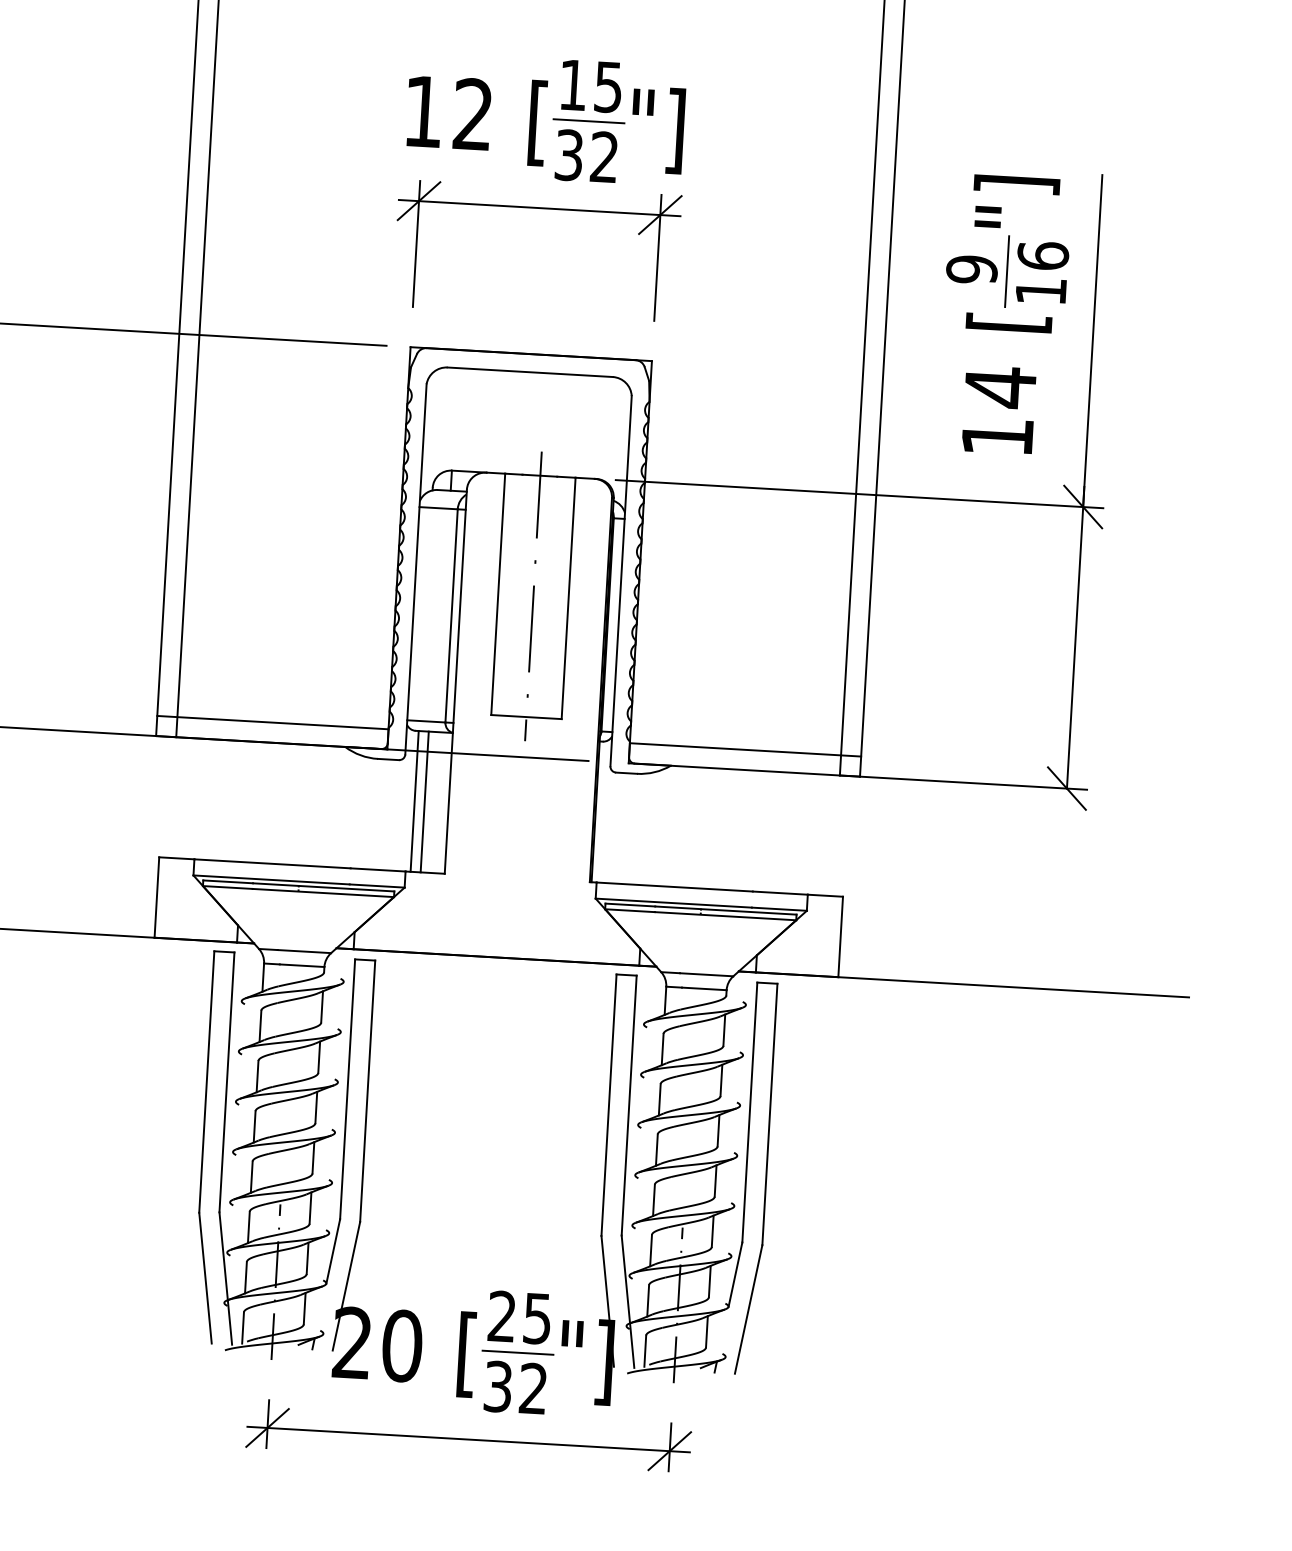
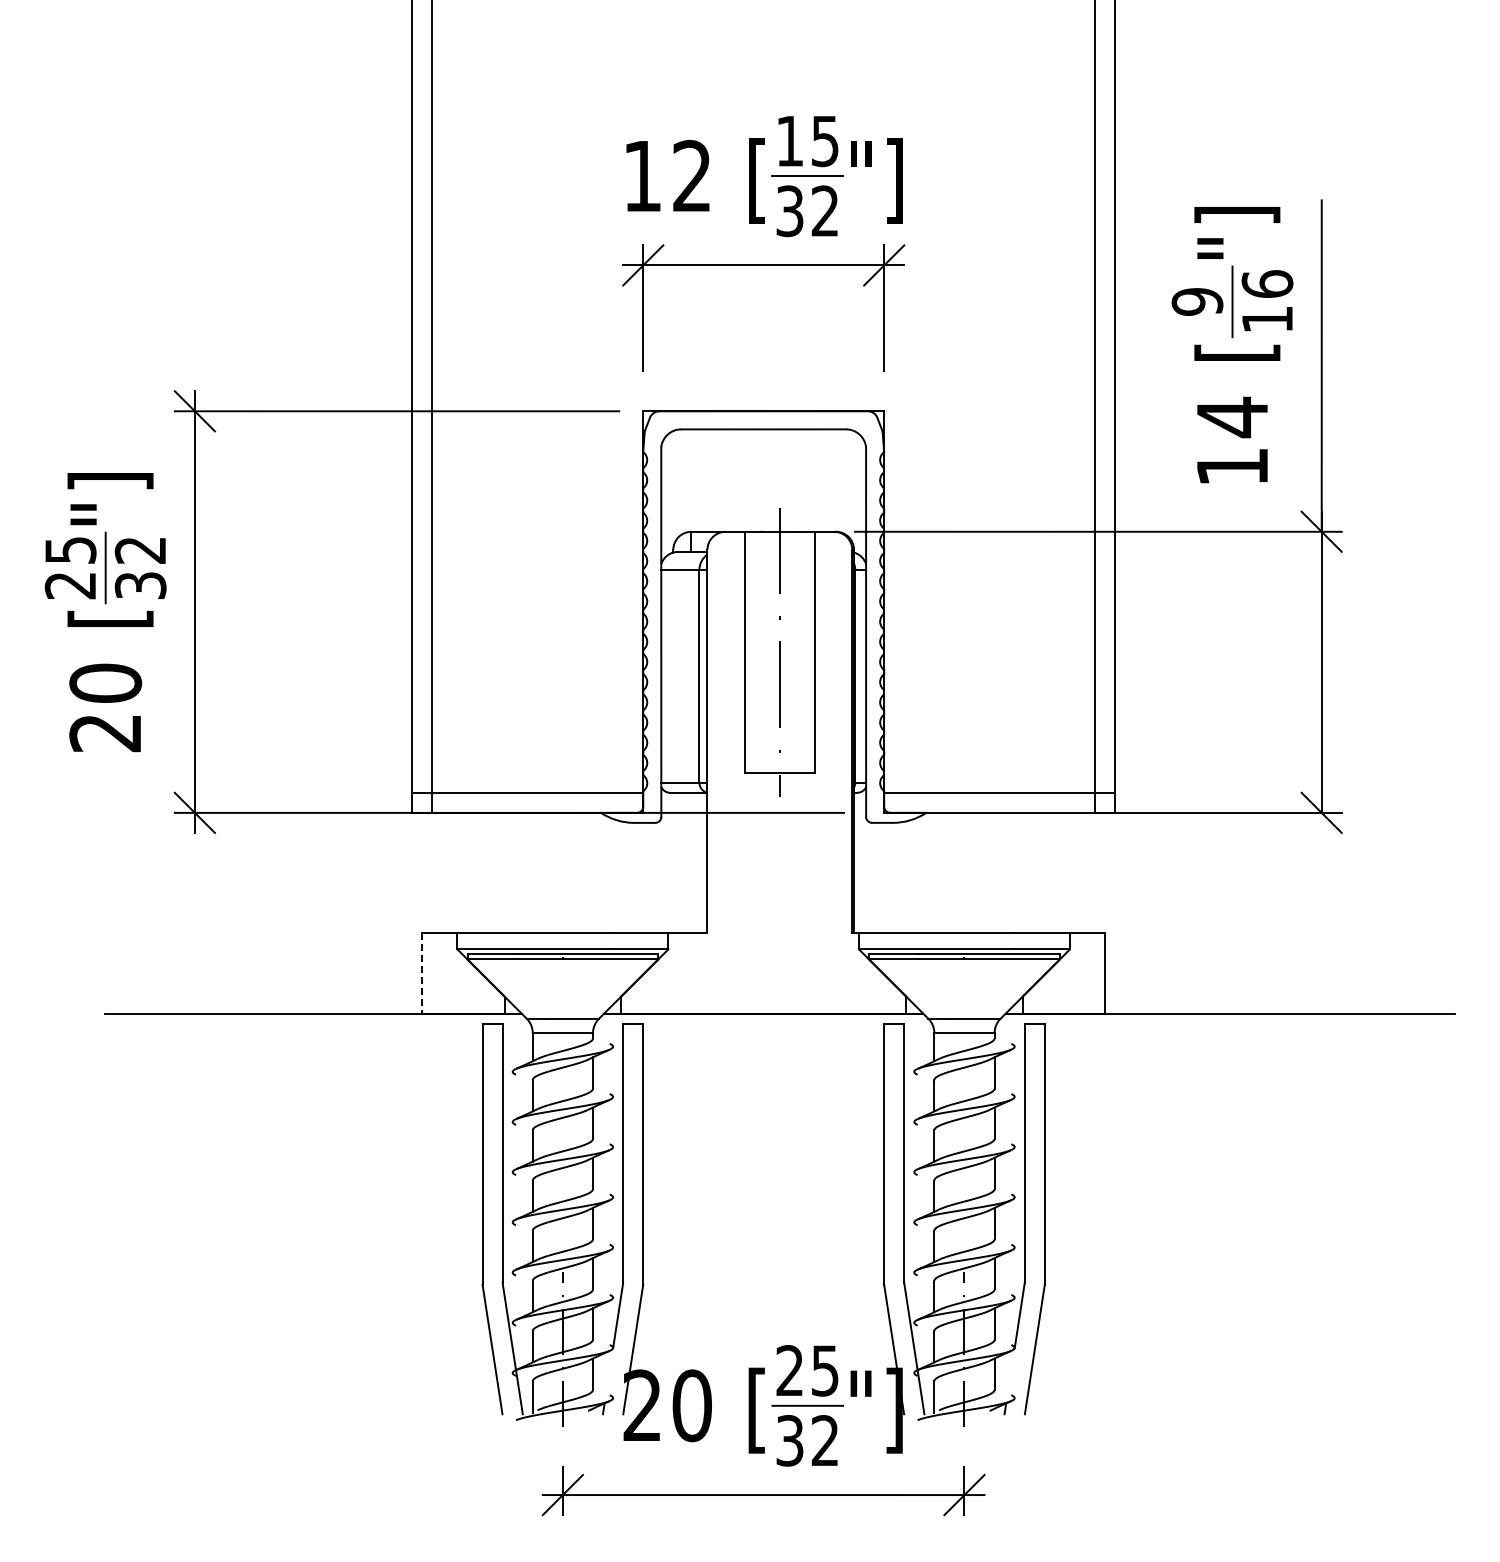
line: (414, 800) -> (673, 862), removed
line: (424, 801) -> (683, 862), removed
line: (157, 898) -> (422, 974), solid -> dashed

